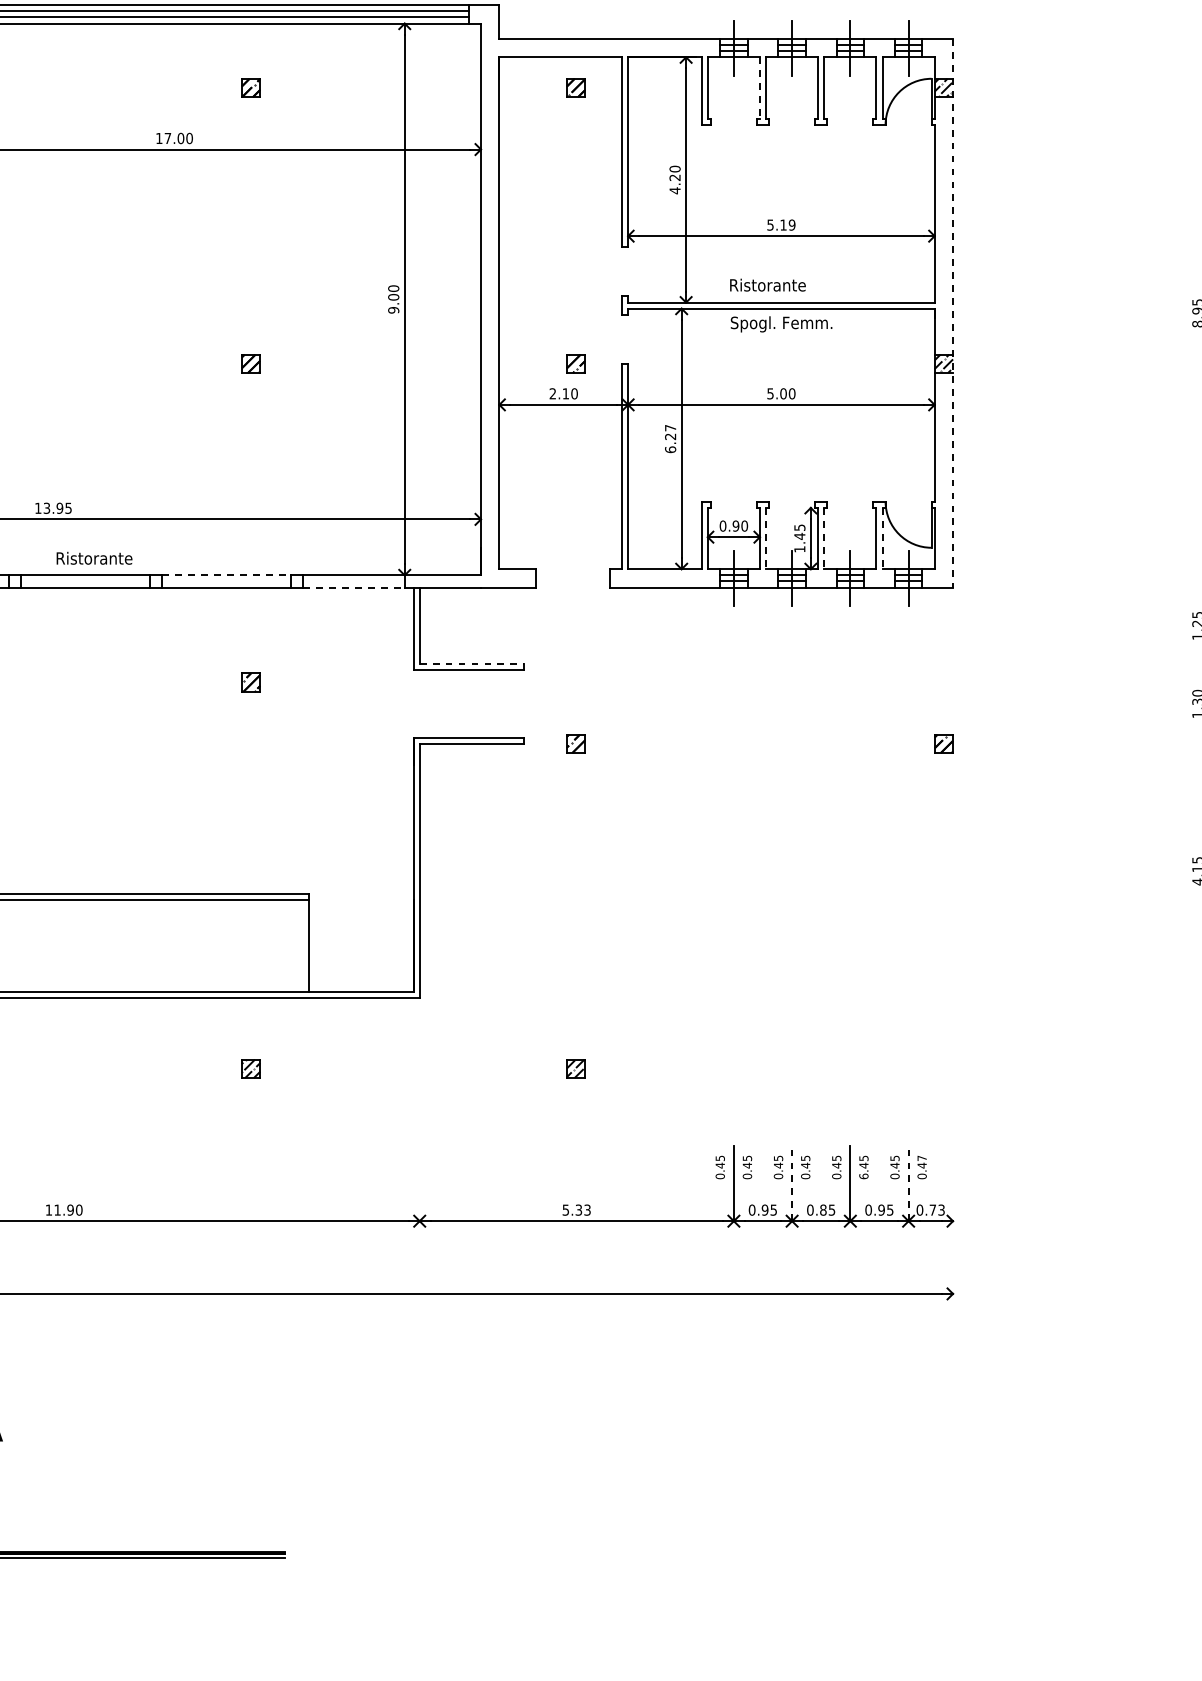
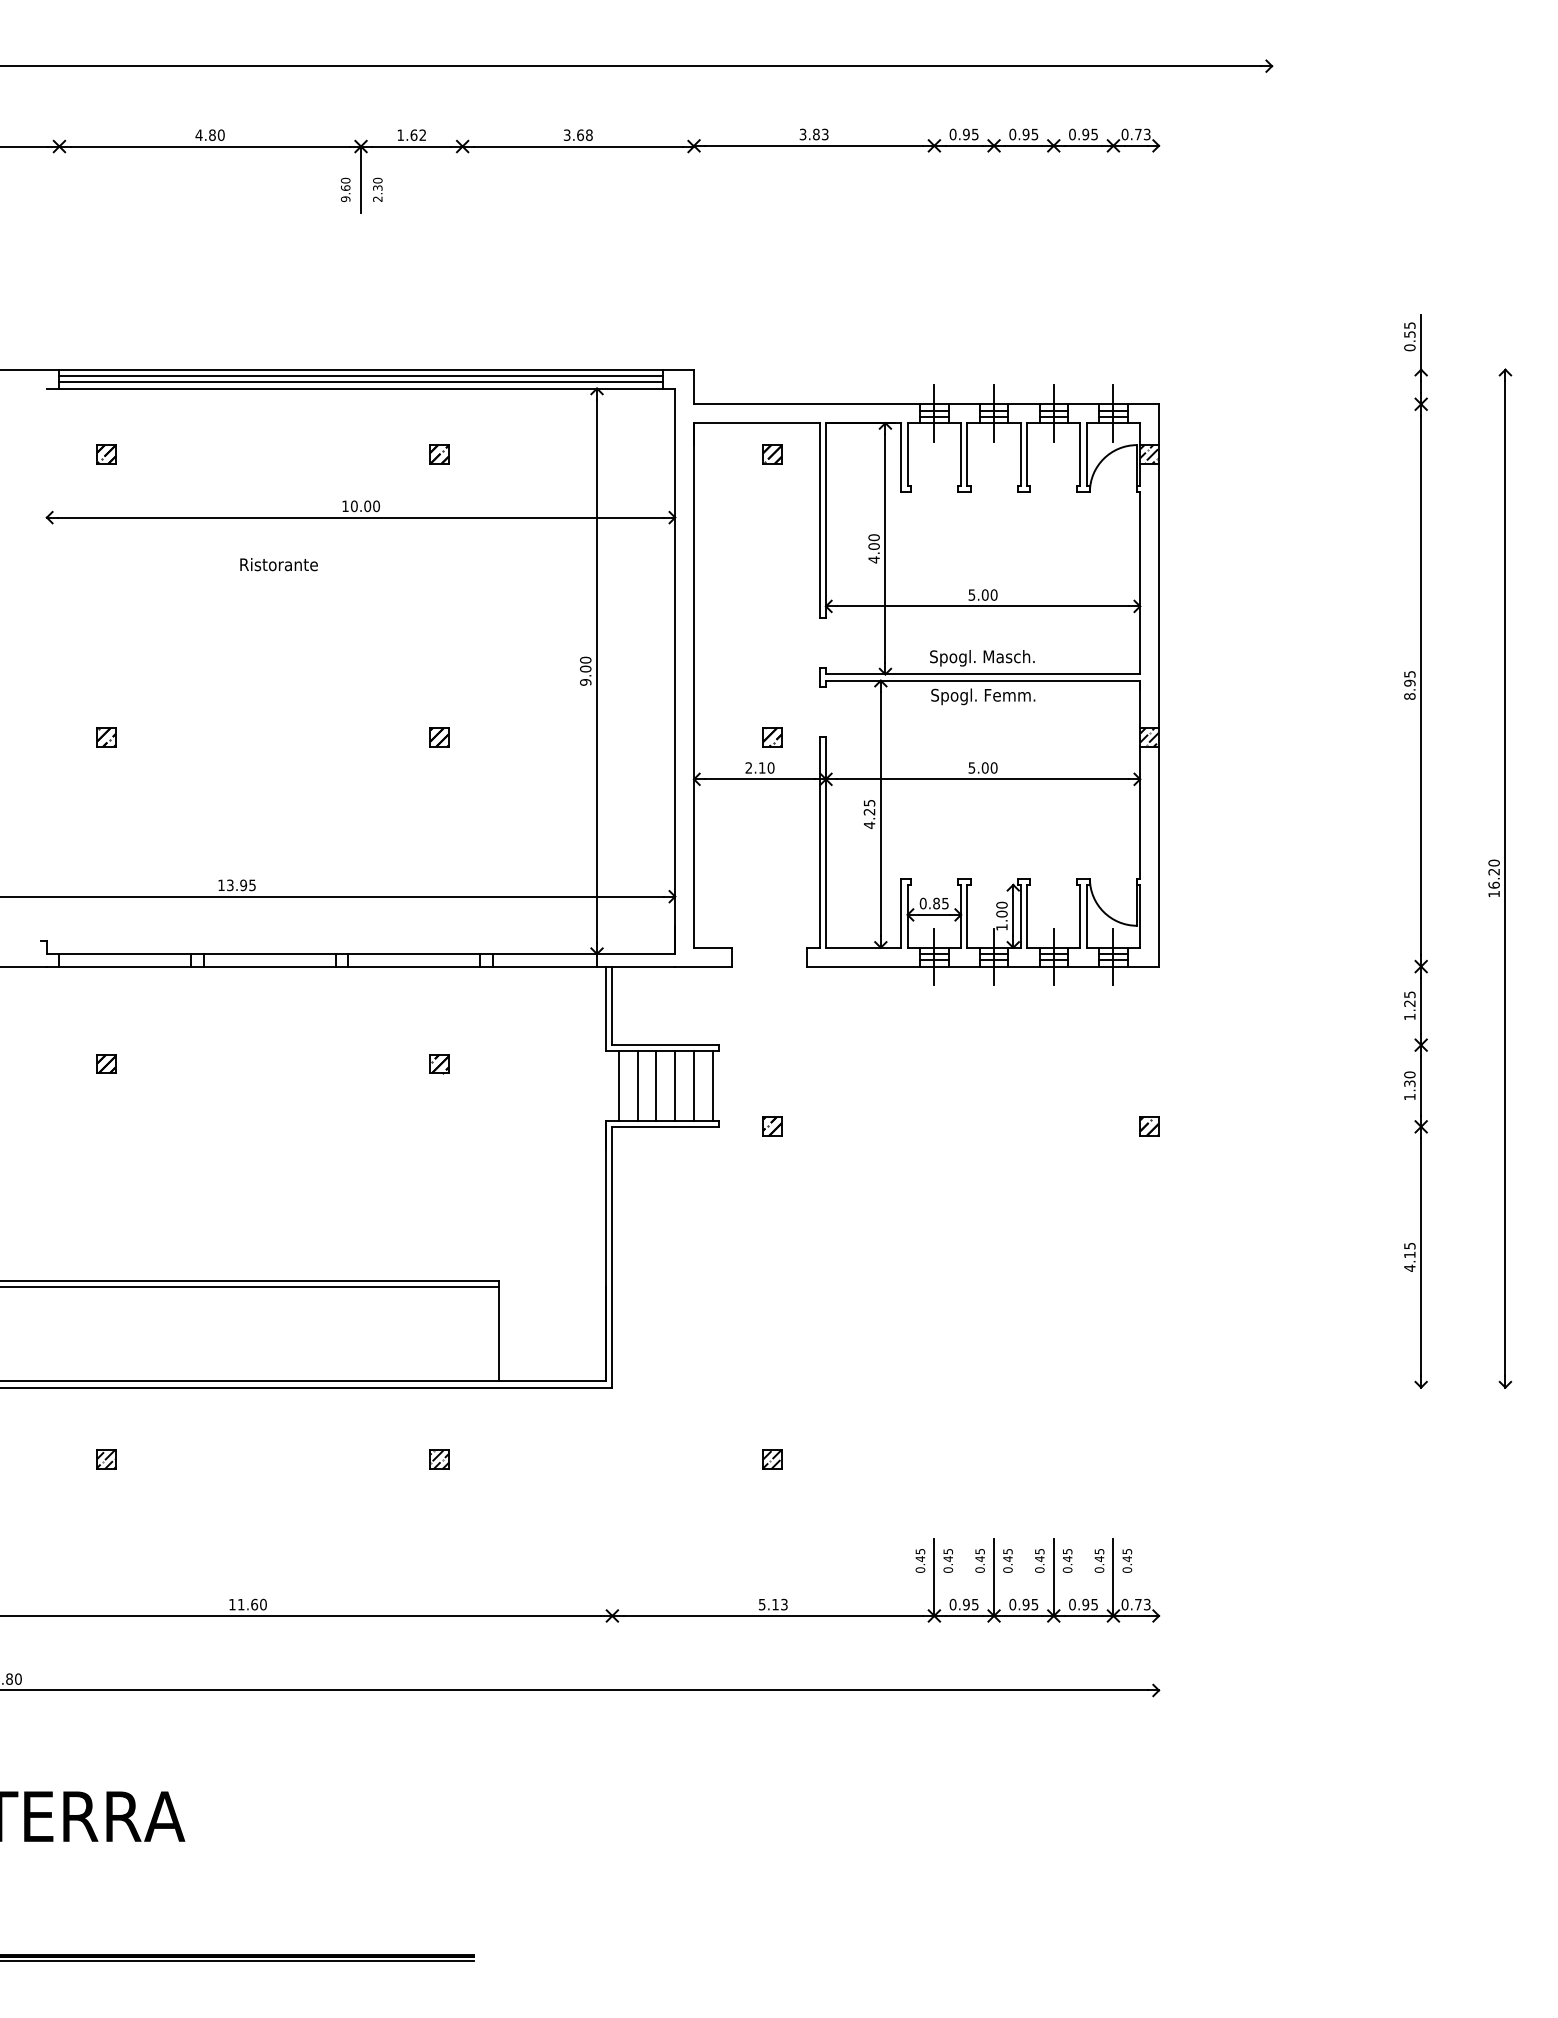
line: (760, 88) -> (961, 455), dashed -> solid
text: (167, 138) -> (353, 506), 17.00 -> 10.00
text: (674, 177) -> (873, 546), 4.20 -> 4.00
text: (787, 224) -> (989, 594), 5.19 -> 5.00
text: (780, 286) -> (982, 658), Ristorante -> Spogl. Masch.
line: (953, 313) -> (1159, 685), dashed -> solid
text: (670, 439) -> (869, 814), 6.27 -> 4.25
text: (739, 526) -> (940, 903), 0.90 -> 0.85
text: (799, 531) -> (1001, 909), 1.45 -> 1.00
line: (766, 538) -> (967, 916), dashed -> solid
line: (824, 538) -> (1027, 916), dashed -> solid
line: (882, 538) -> (1086, 916), dashed -> solid
text: (93, 558) -> (278, 564), moved
line: (226, 575) -> (414, 954), dashed -> solid
line: (354, 587) -> (545, 966), dashed -> solid
line: (472, 664) -> (666, 1045), dashed -> solid
line: (425, 703) -> (618, 1085), added
line: (444, 703) -> (637, 1085), added
line: (462, 703) -> (656, 1085), added
line: (481, 703) -> (675, 1085), added
line: (499, 703) -> (694, 1085), added
line: (517, 703) -> (712, 1085), added
text: (922, 1158) -> (1127, 1551), 0.47 -> 0.45
text: (862, 1175) -> (1066, 1569), 6.45 -> 0.45
line: (792, 1183) -> (994, 1577), dashed -> solid
line: (908, 1183) -> (1113, 1577), dashed -> solid
text: (70, 1210) -> (254, 1604), 11.90 -> 11.60
text: (578, 1210) -> (775, 1604), 5.33 -> 5.13
text: (822, 1210) -> (1025, 1604), 0.85 -> 0.95

